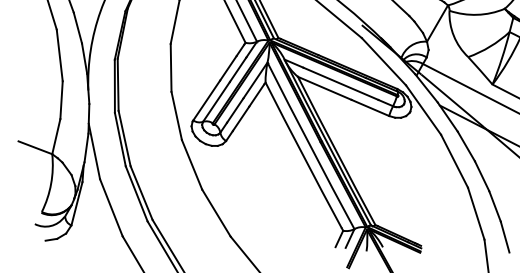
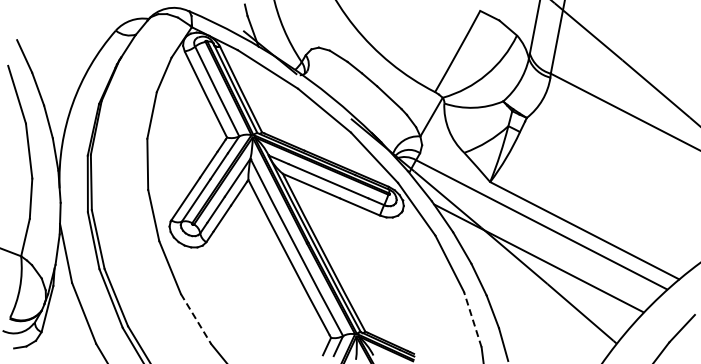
line: (216, 213) -> (196, 319), solid -> dashed
line: (475, 213) -> (472, 319), solid -> dashed

